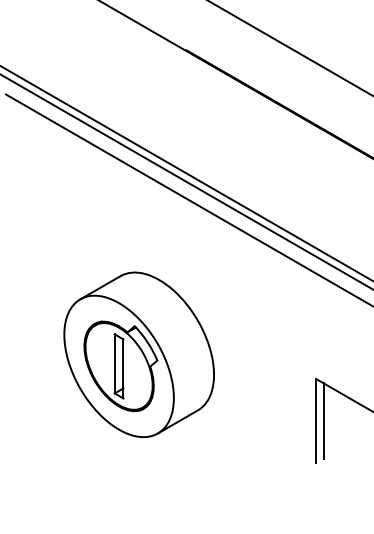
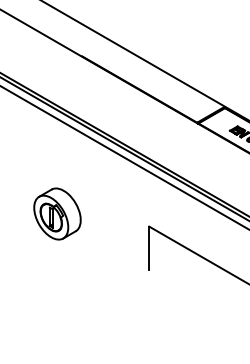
part: (139, 353) -> (57, 213), size x0.6
line: (324, 421) -> (153, 248), removed

